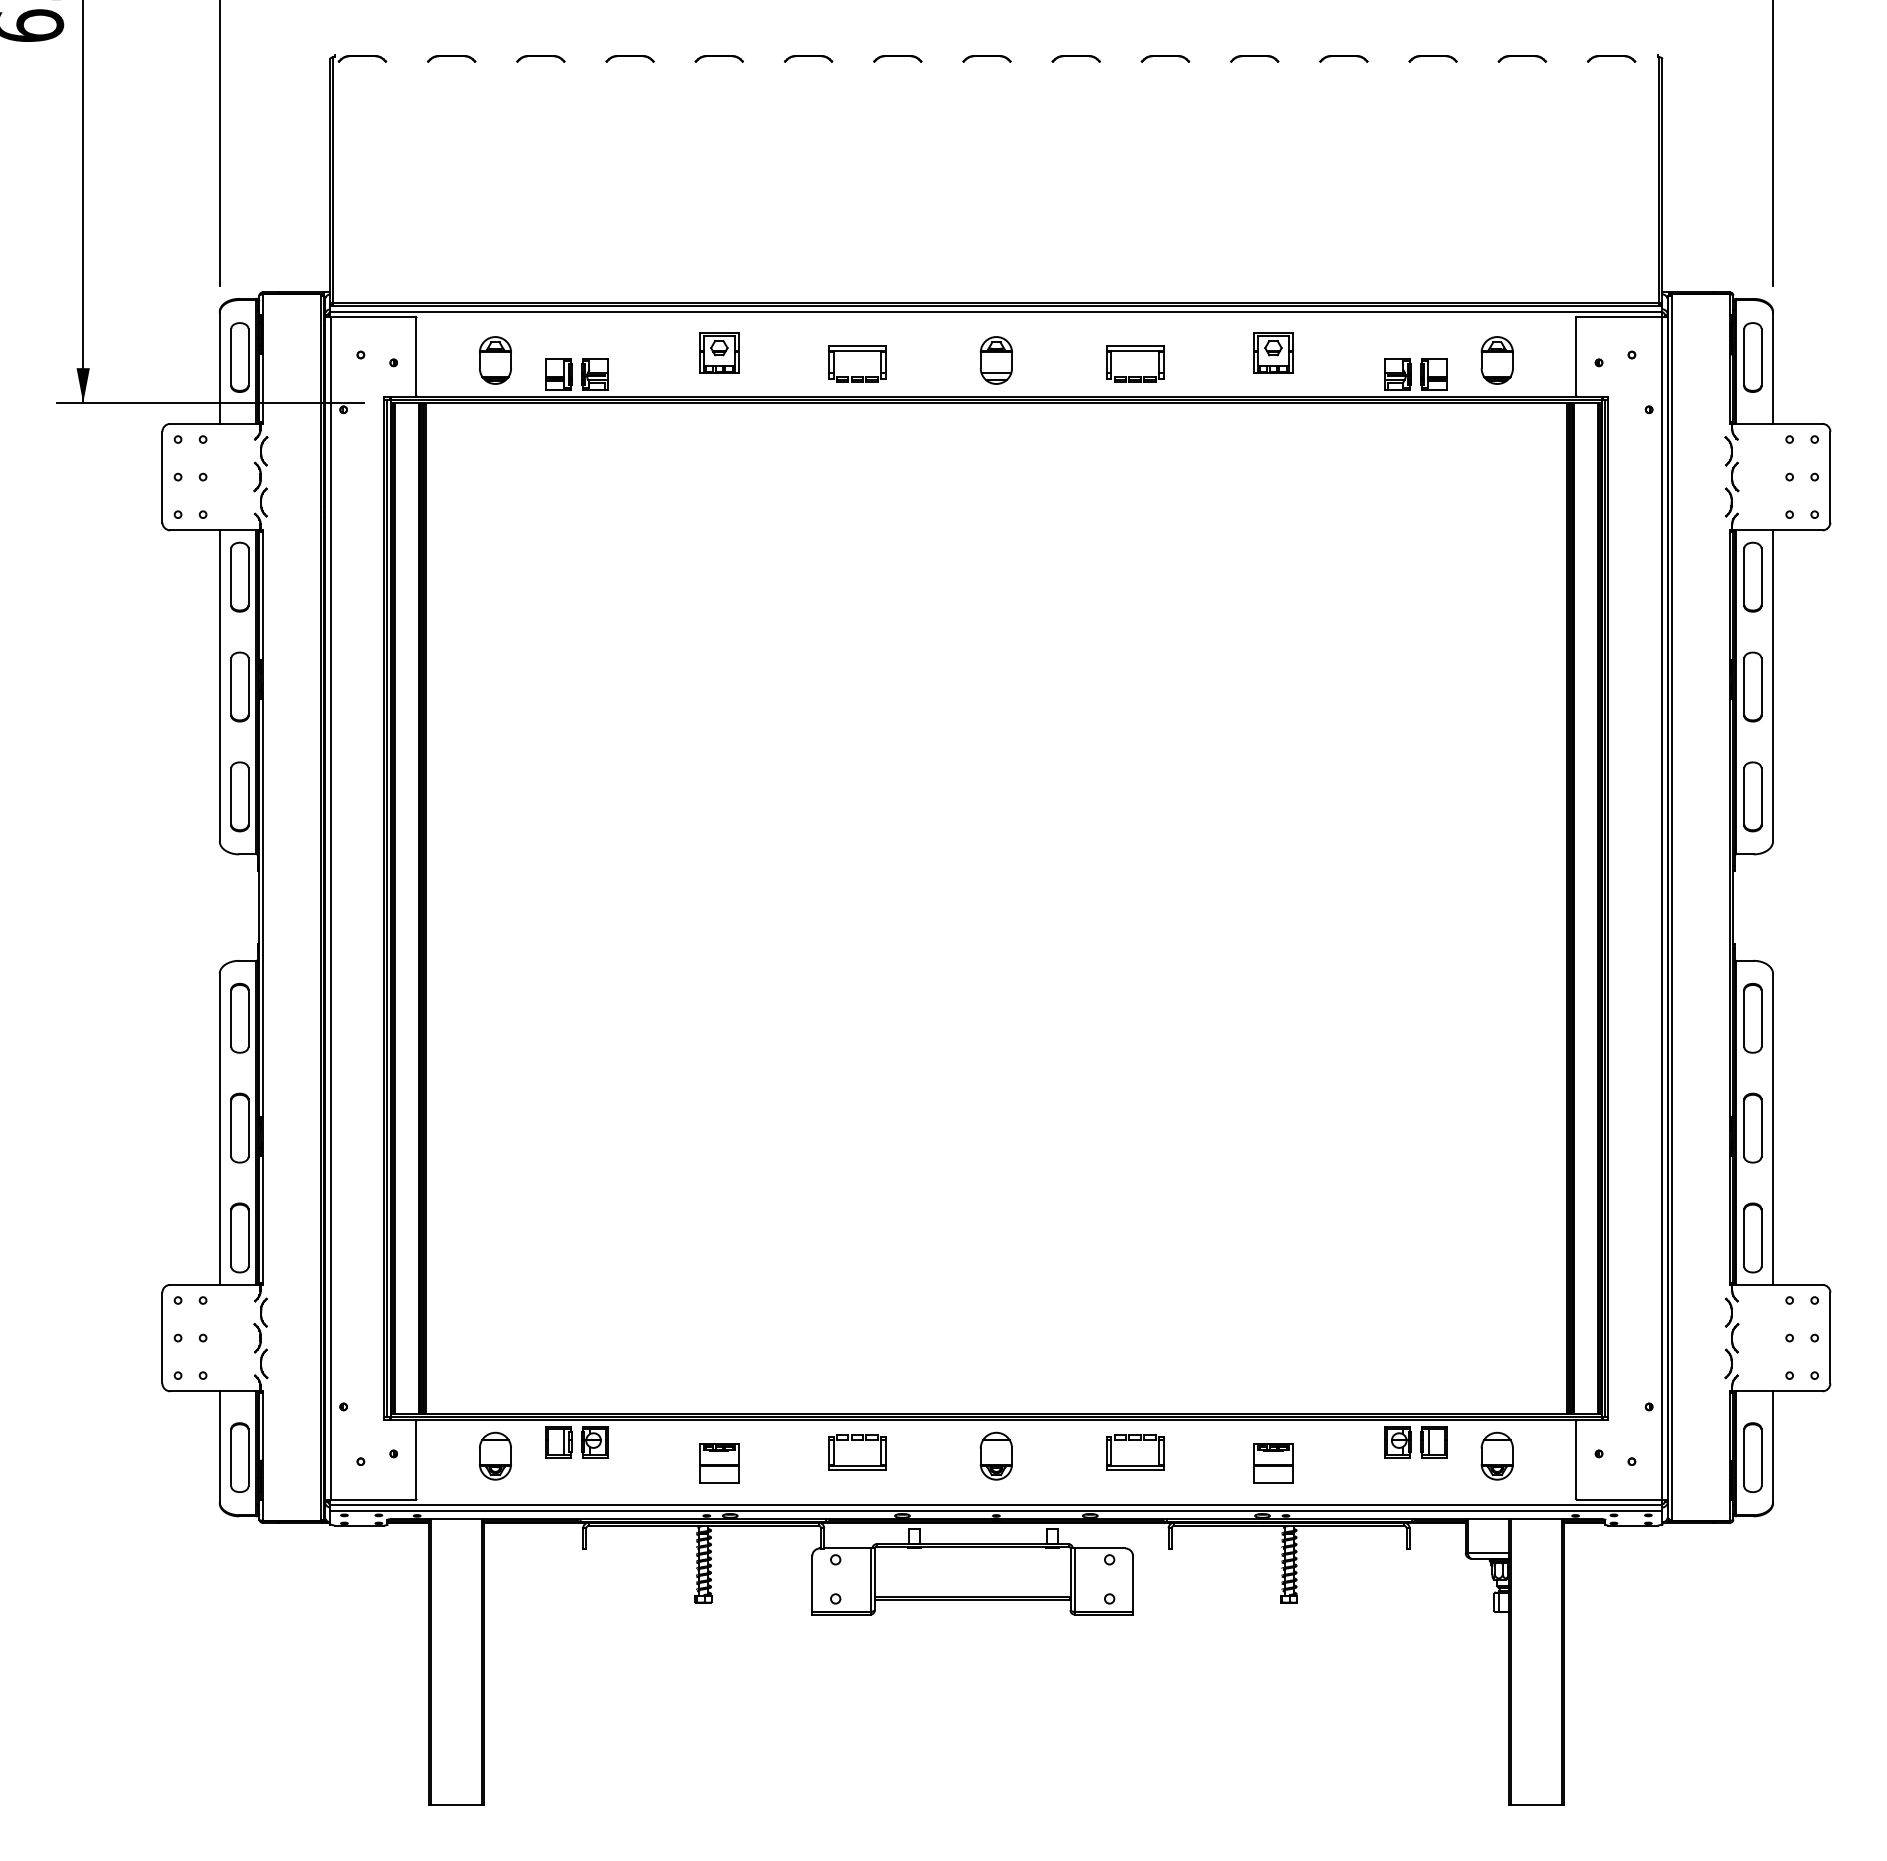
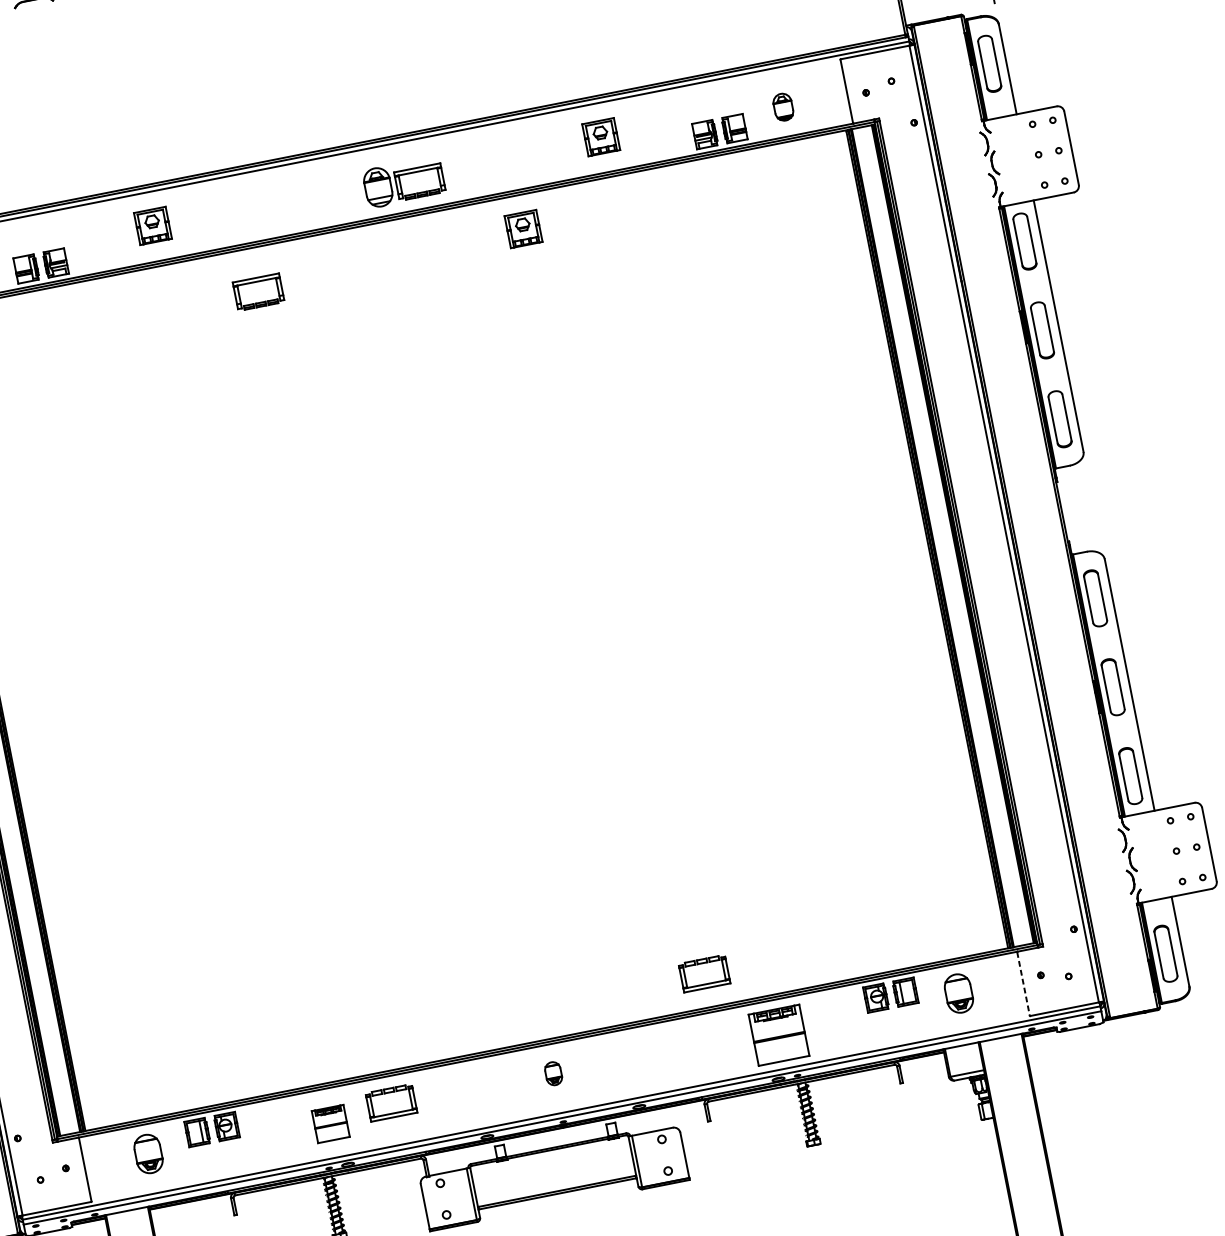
part: (857, 351) -> (256, 282), moved
part: (1135, 351) -> (418, 171), moved
part: (1496, 360) -> (782, 107), size x0.7
part: (1159, 443) -> (523, 228), added
part: (857, 1440) -> (389, 1093), moved
part: (1135, 1440) -> (702, 963), moved
part: (995, 1455) -> (552, 1073), size x0.6
line: (1576, 1460) -> (1023, 984), solid -> dashed
part: (1273, 1463) -> (779, 1035), size x1.6

